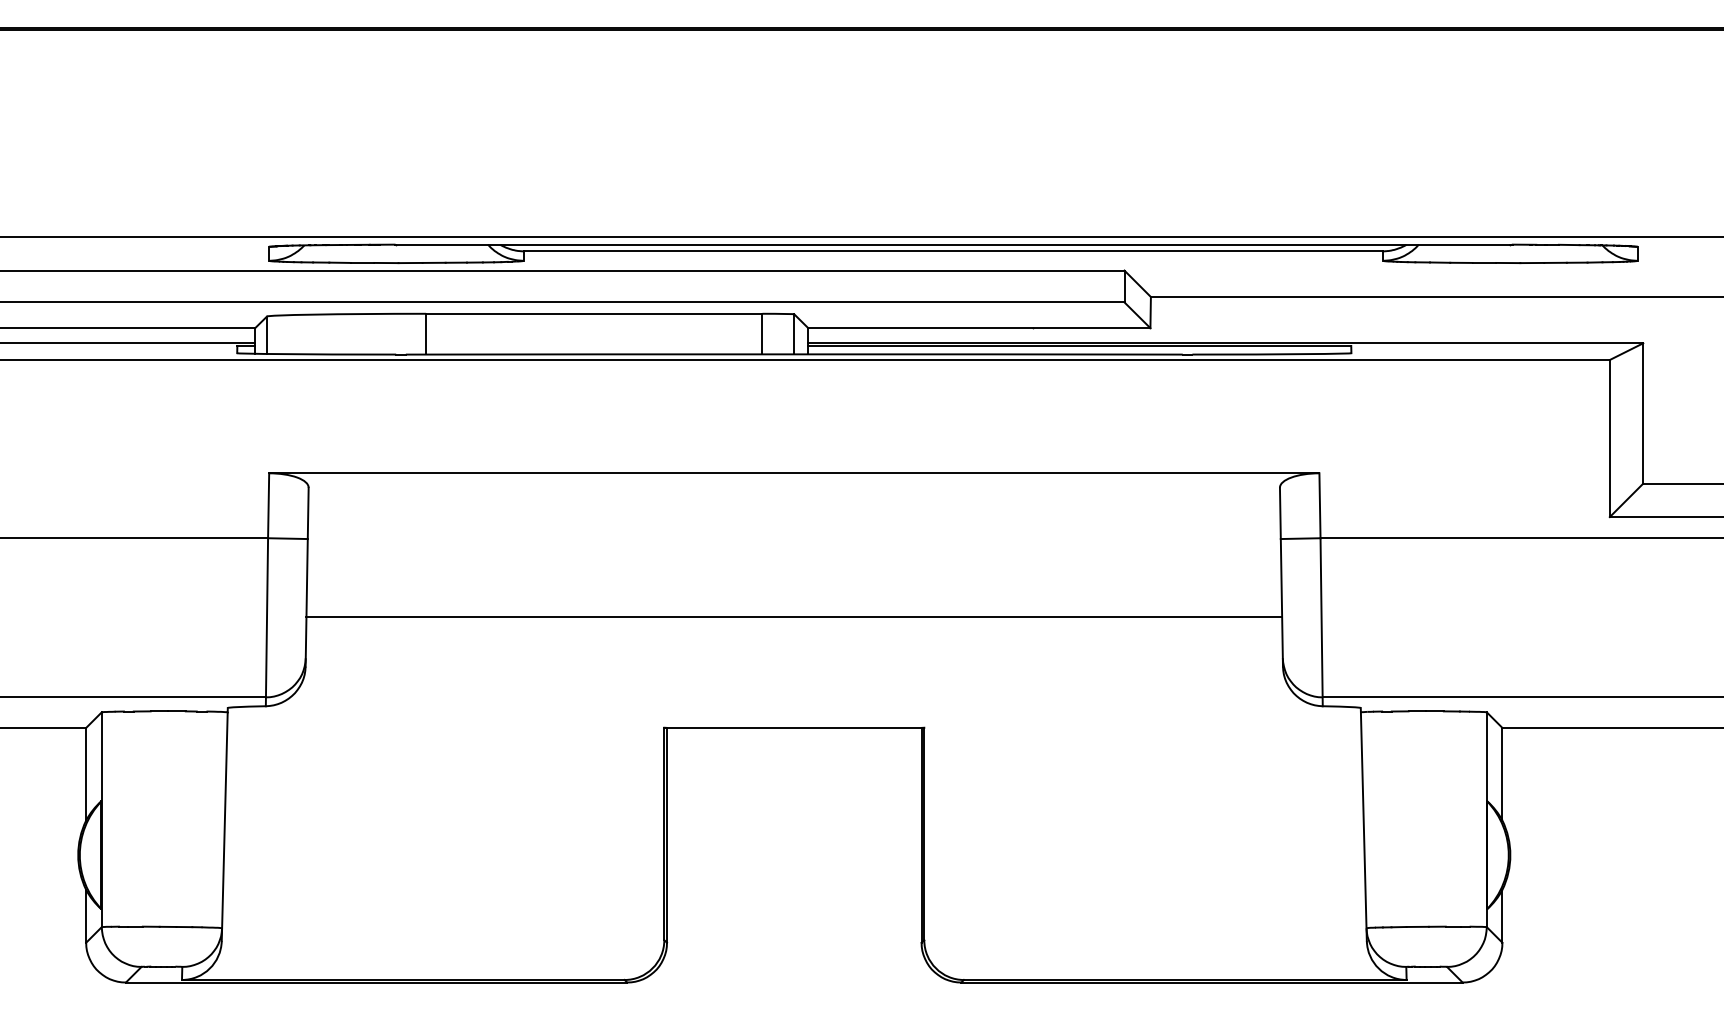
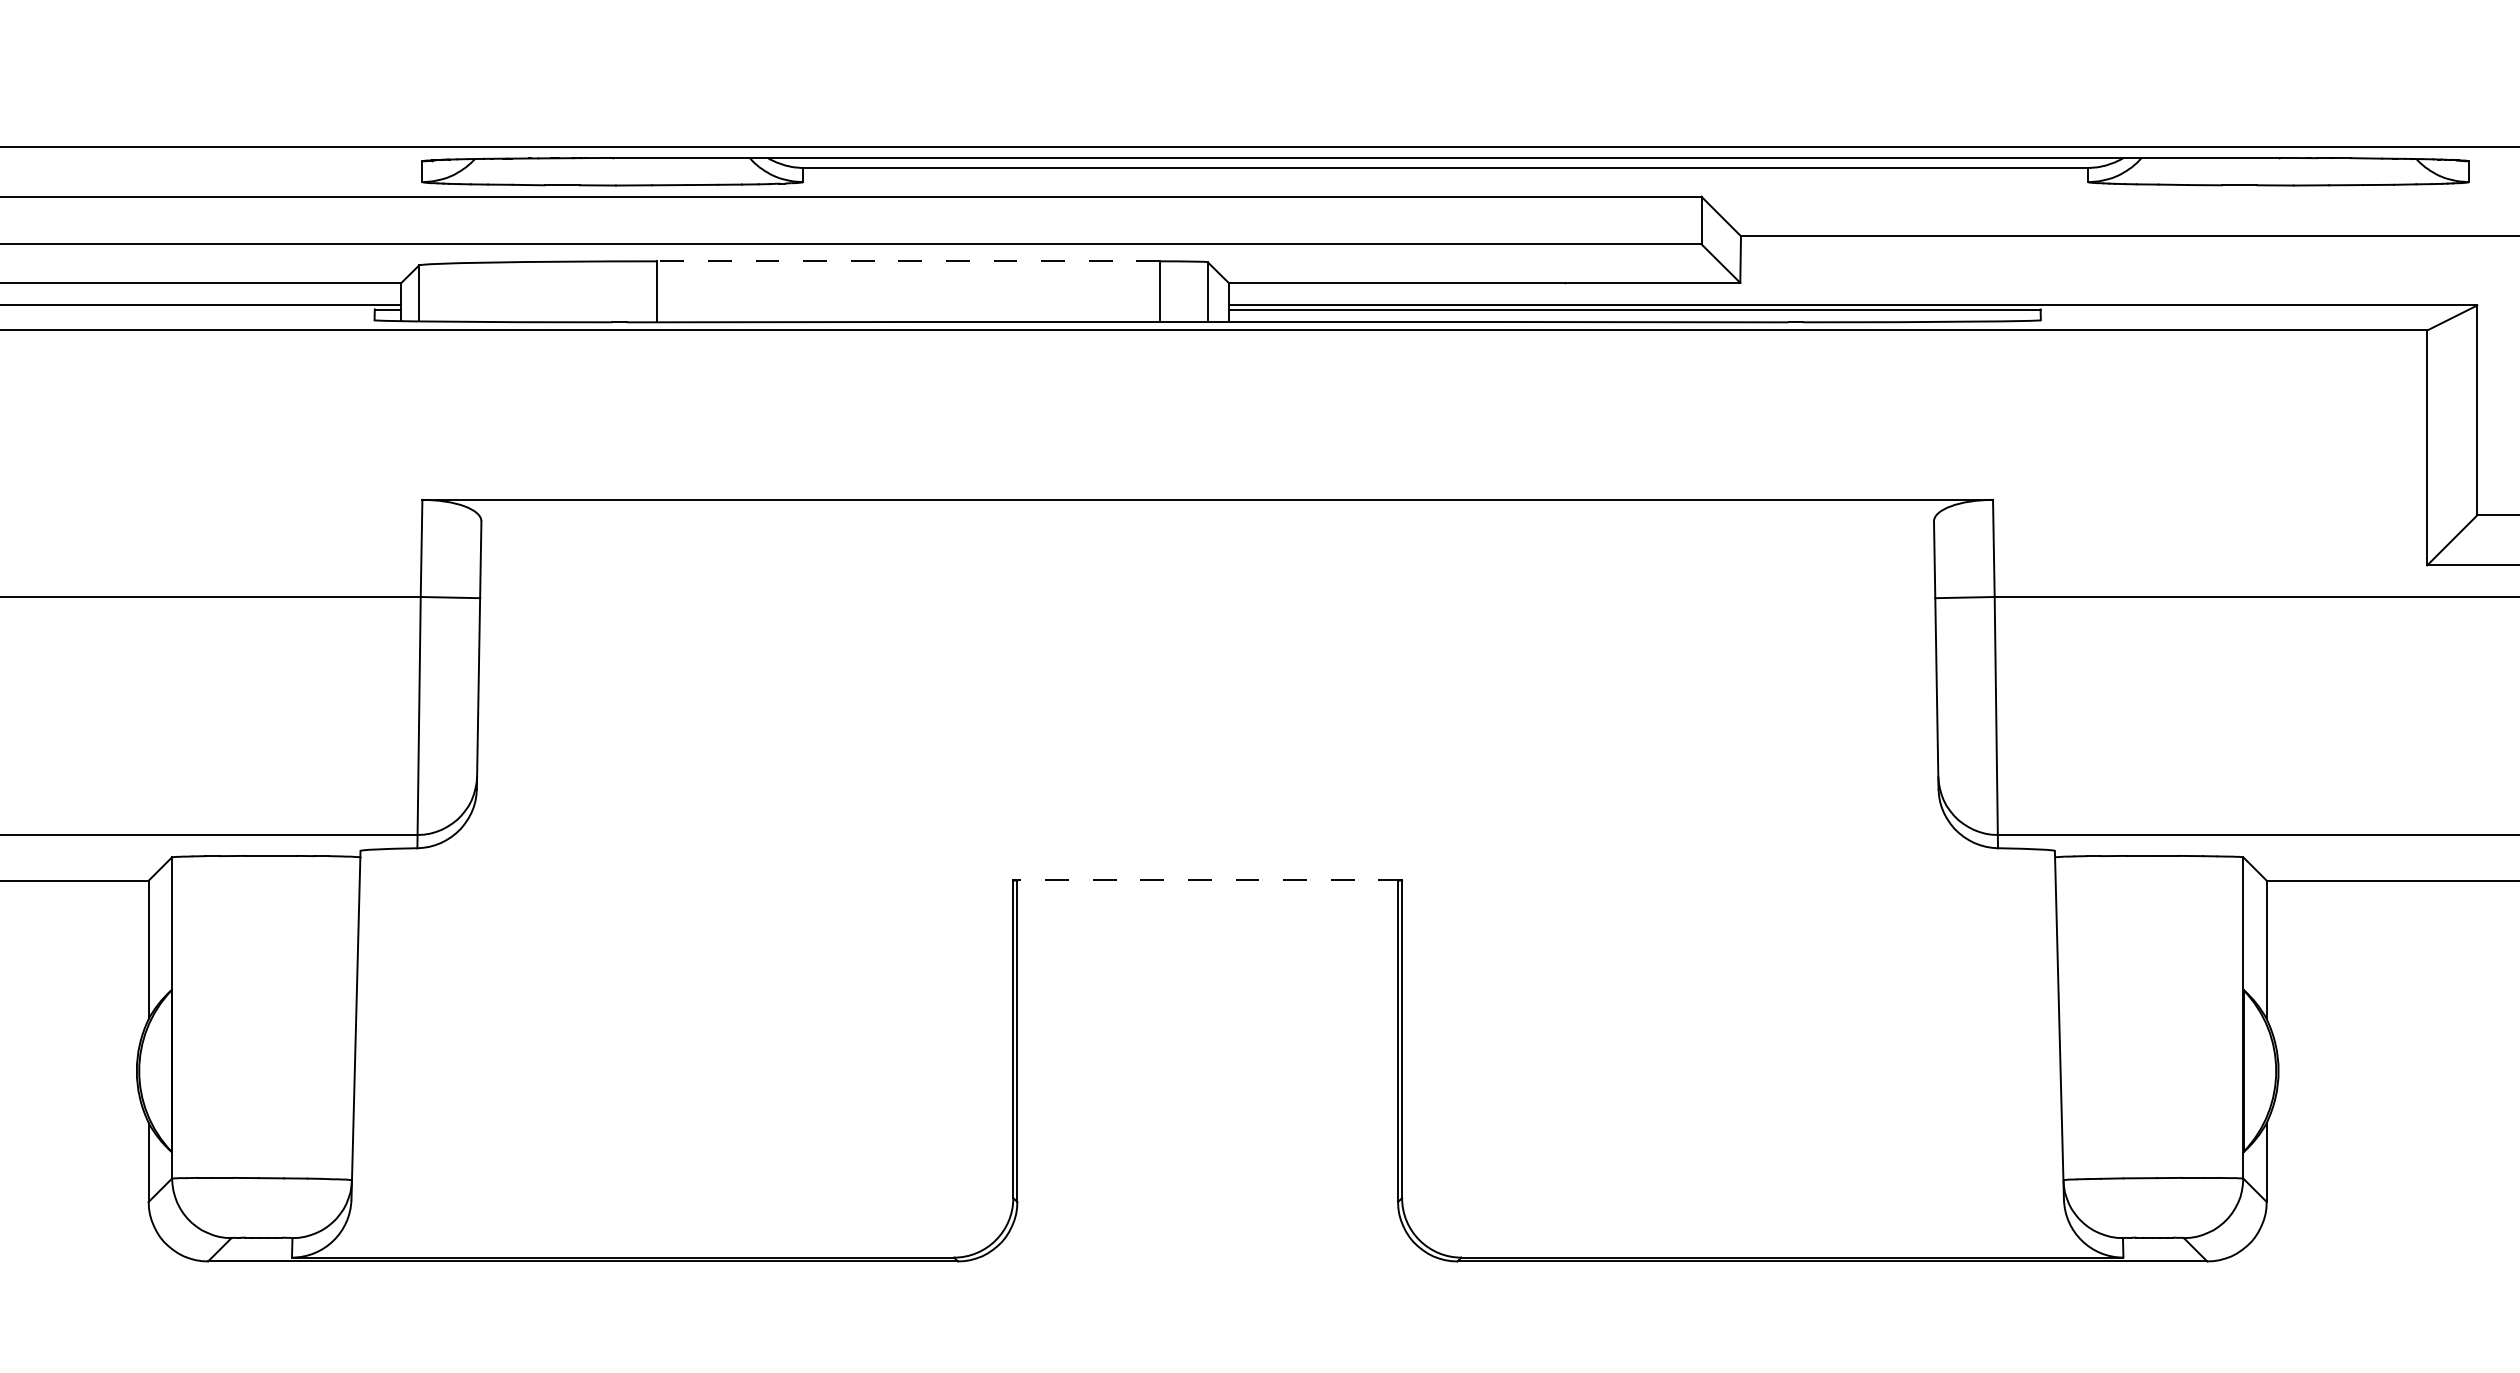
line: (593, 313) -> (907, 260), solid -> dashed
line: (794, 616) -> (1208, 714), removed
line: (793, 727) -> (1206, 880), solid -> dashed

